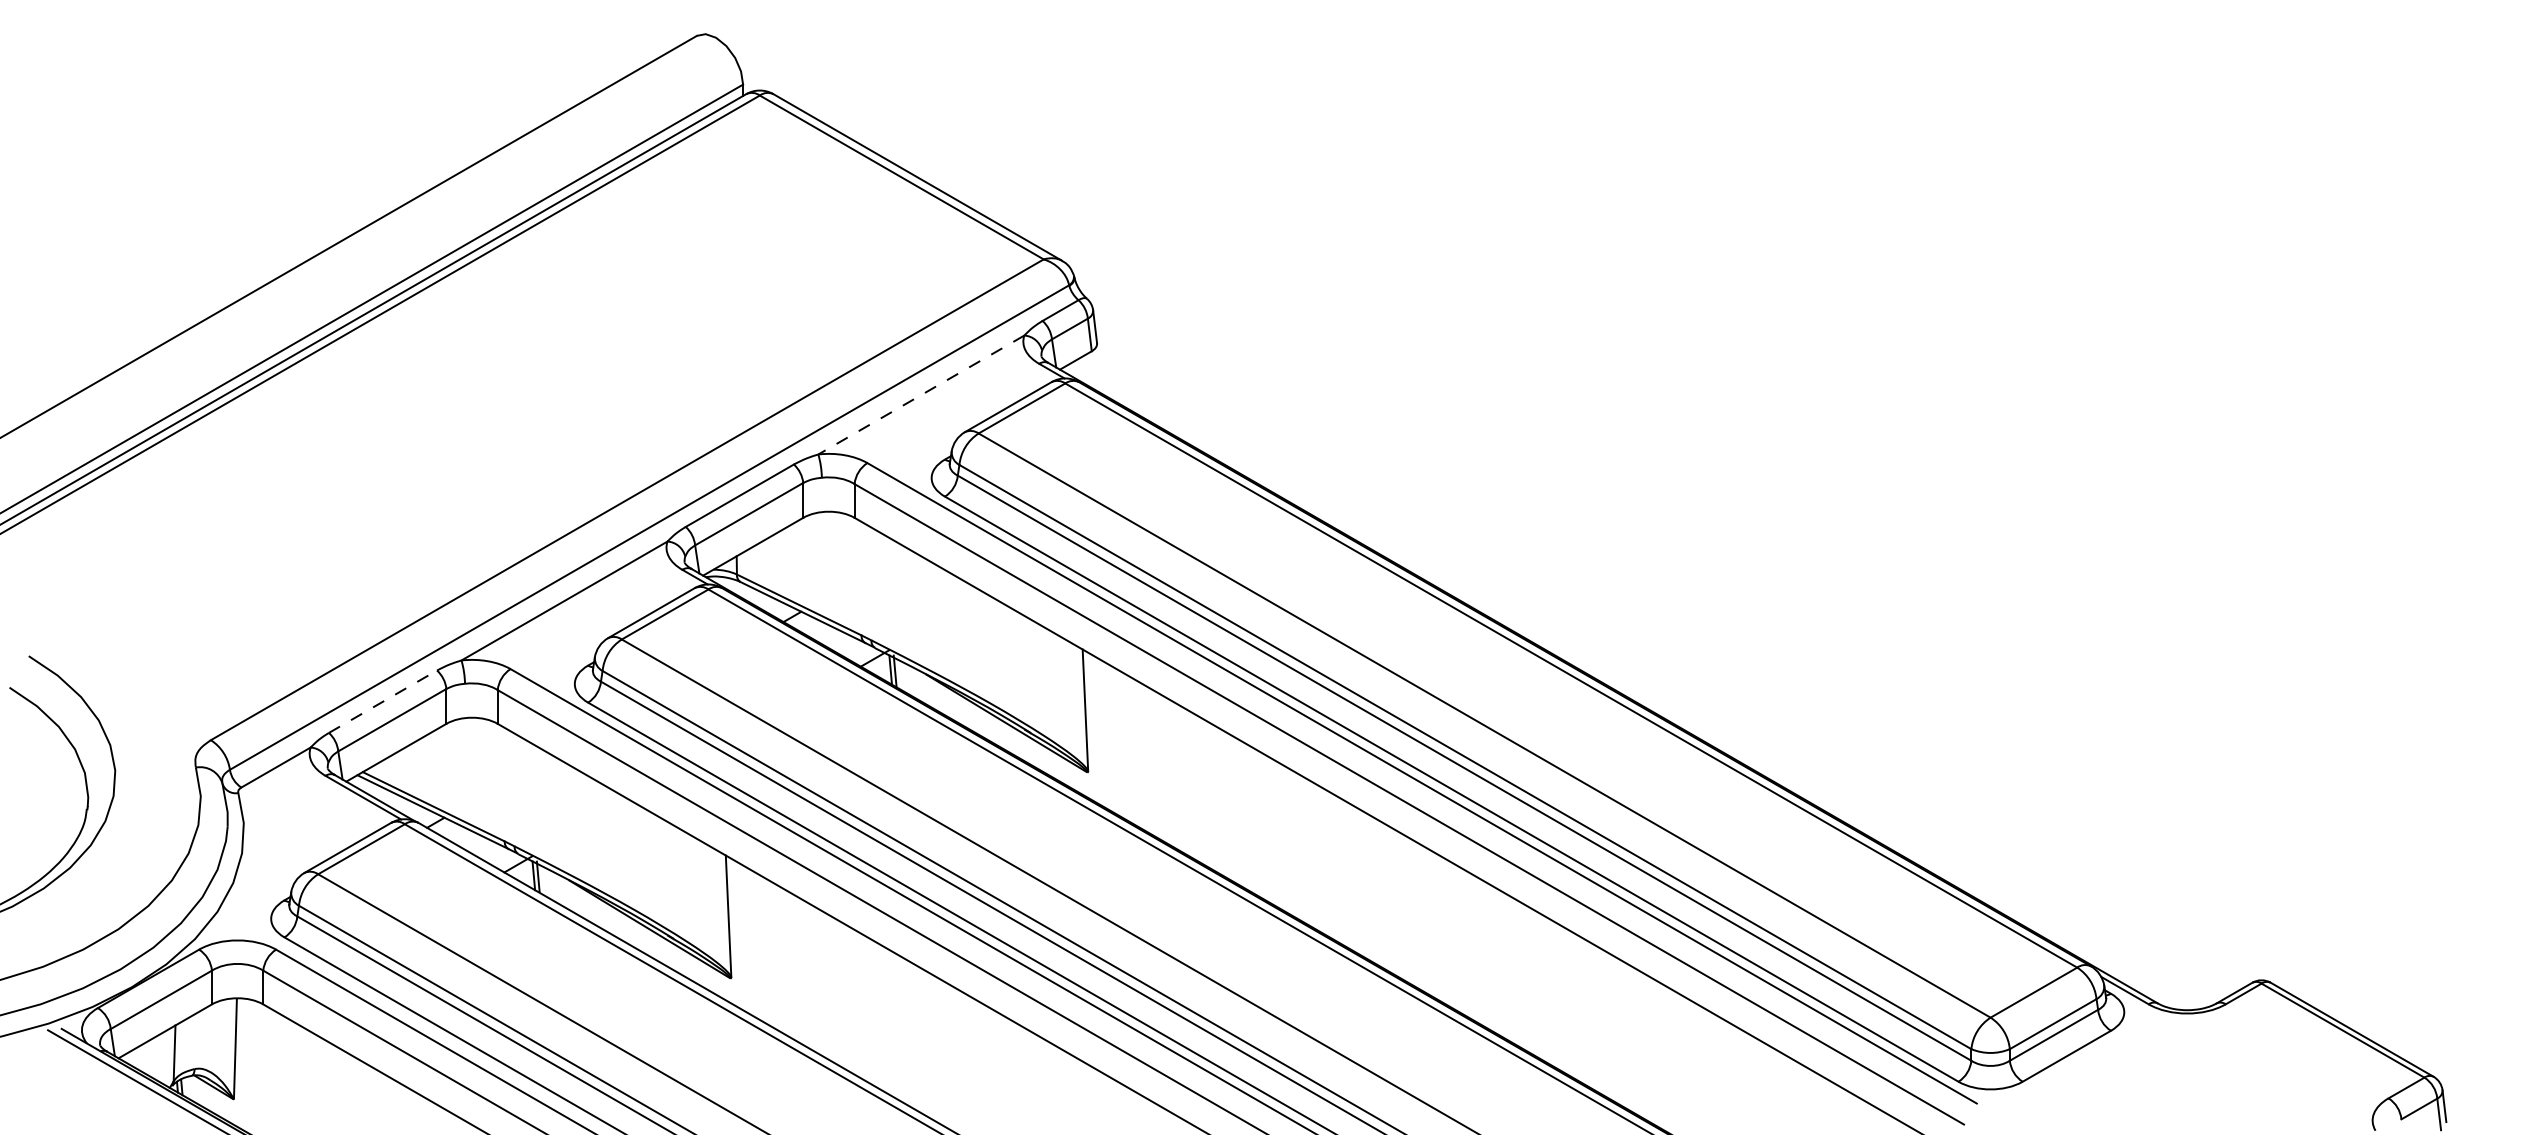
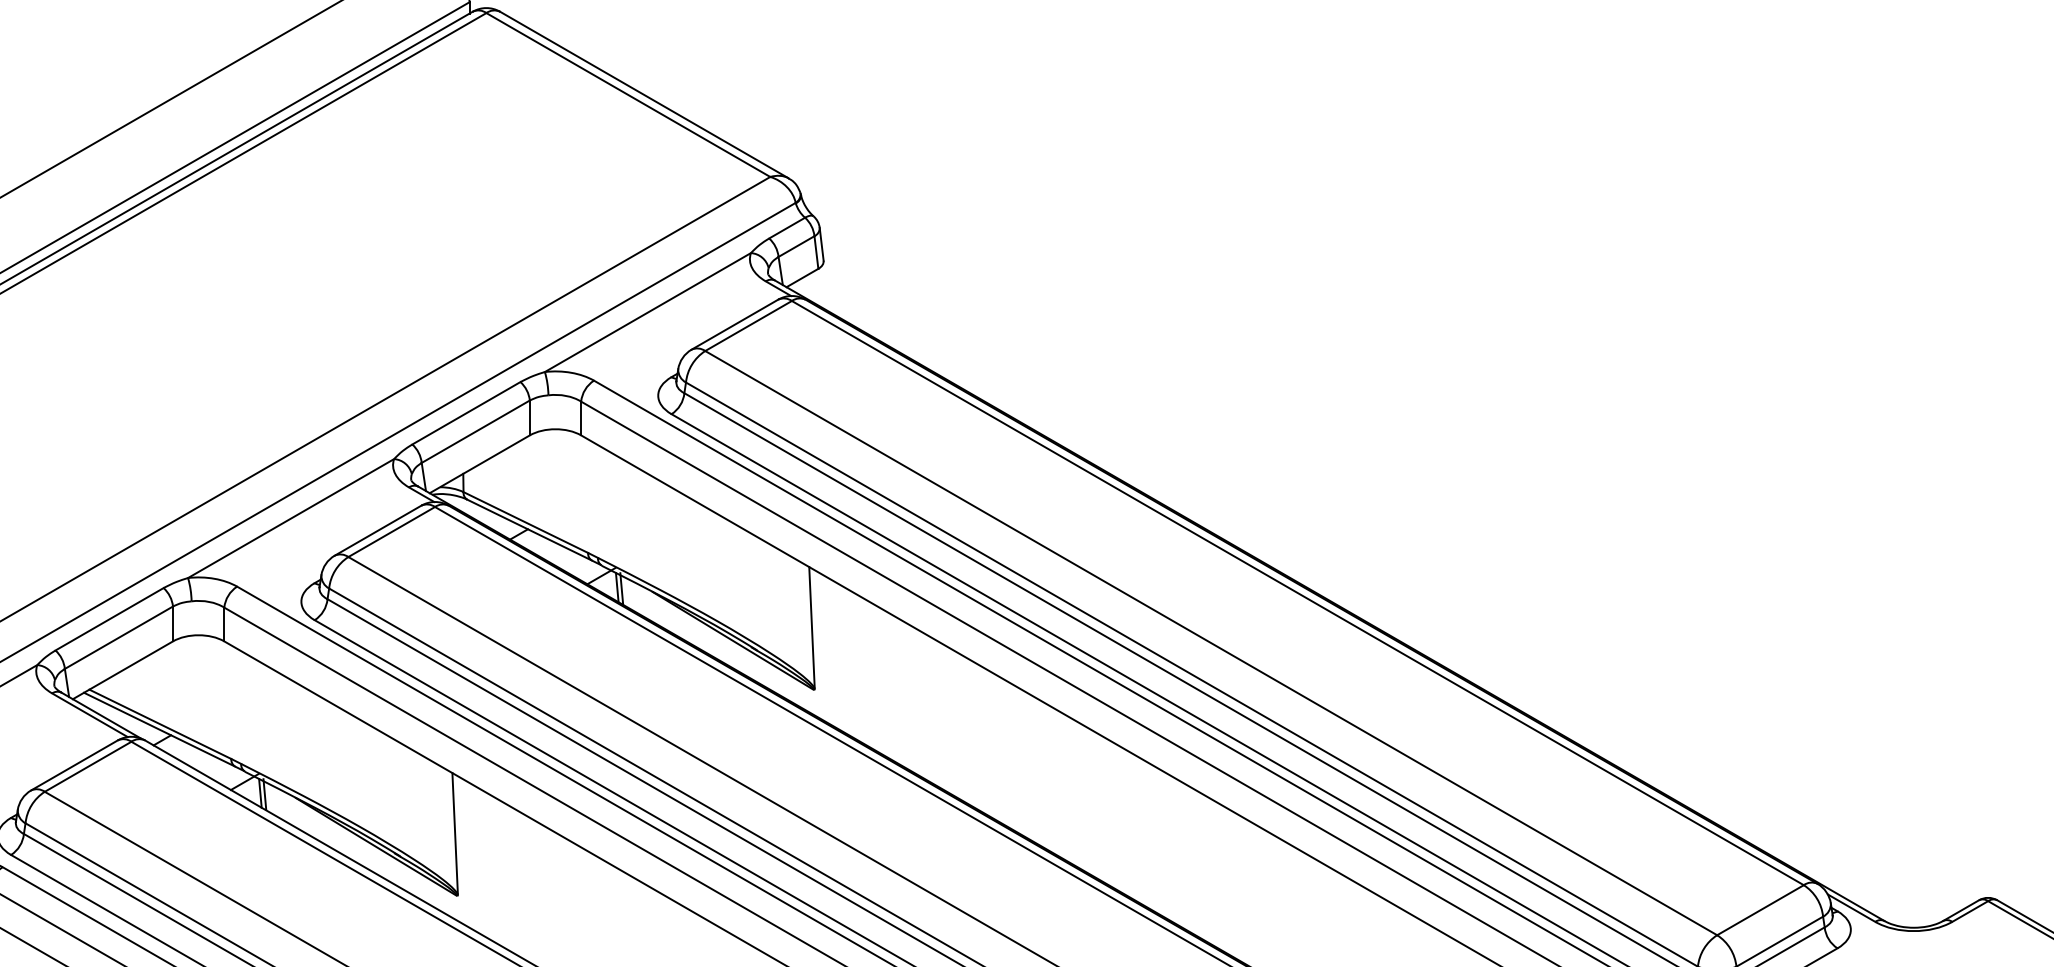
line: (921, 395) -> (648, 313), dashed -> solid
line: (383, 701) -> (110, 619), dashed -> solid

